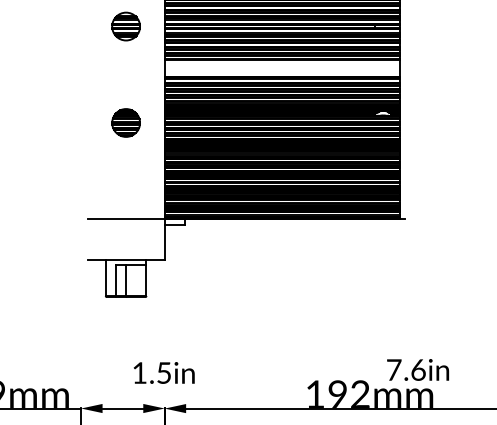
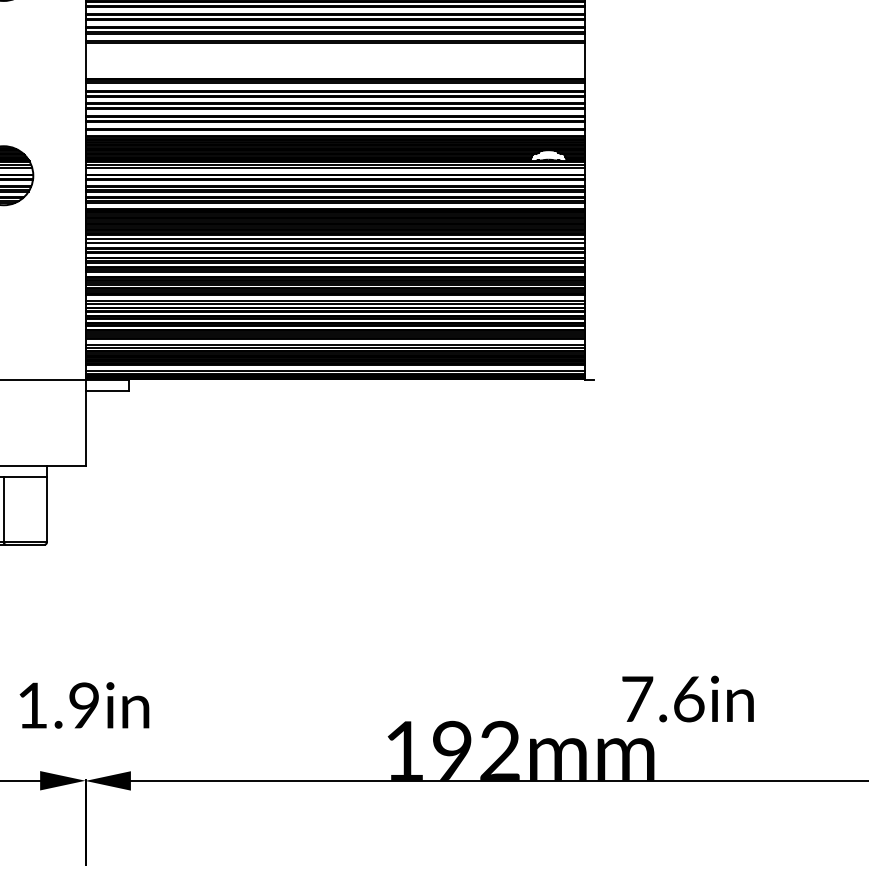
text: (418, 369) -> (688, 698), moved
text: (163, 372) -> (82, 704), 1.5in -> 1.9in

